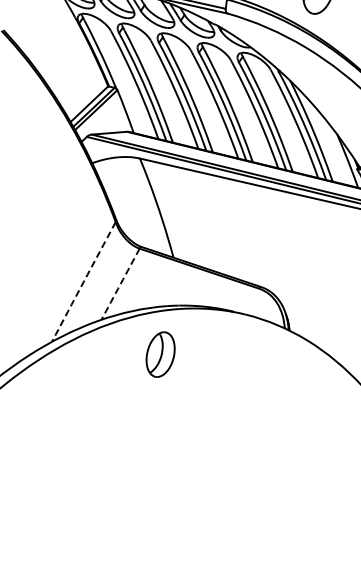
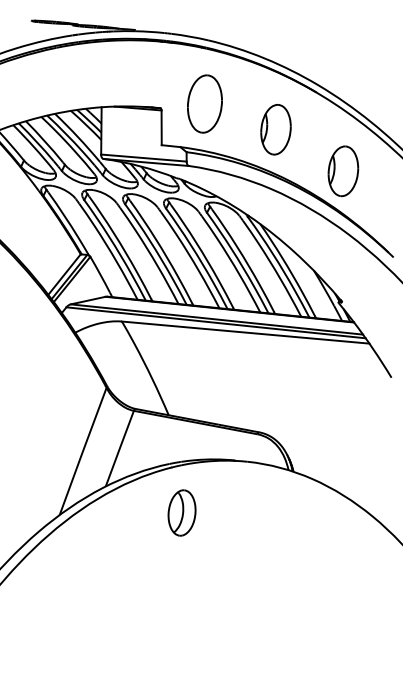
arc: (84, 282) -> (83, 451), dashed -> solid
arc: (120, 283) -> (119, 448), dashed -> solid
part: (160, 354) -> (181, 512), moved

